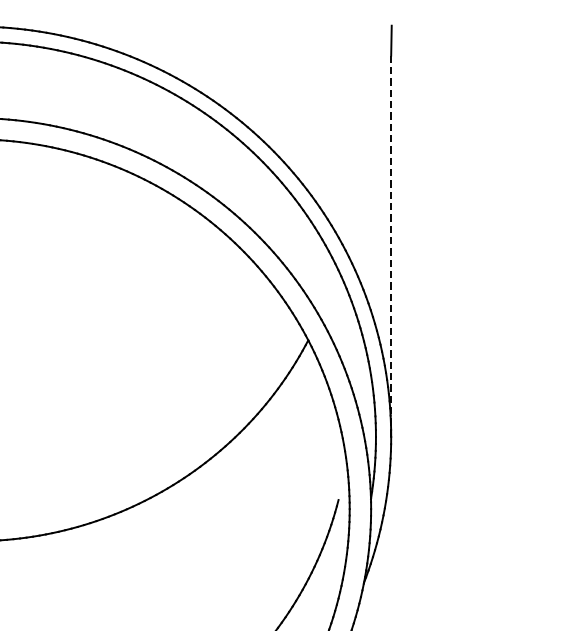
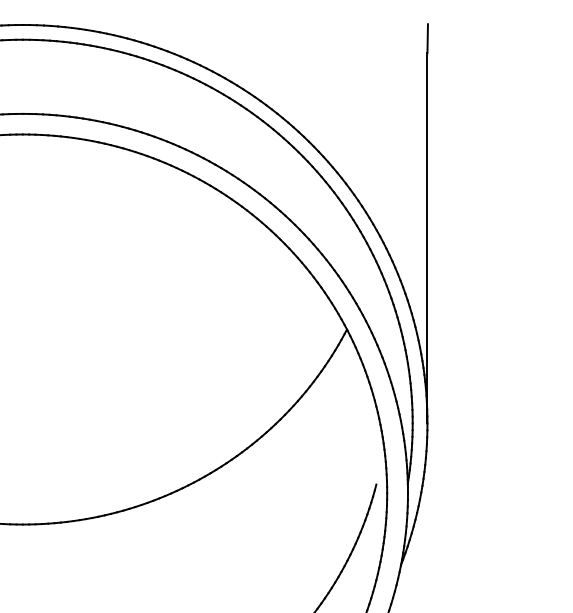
line: (391, 246) -> (427, 238), dashed -> solid

